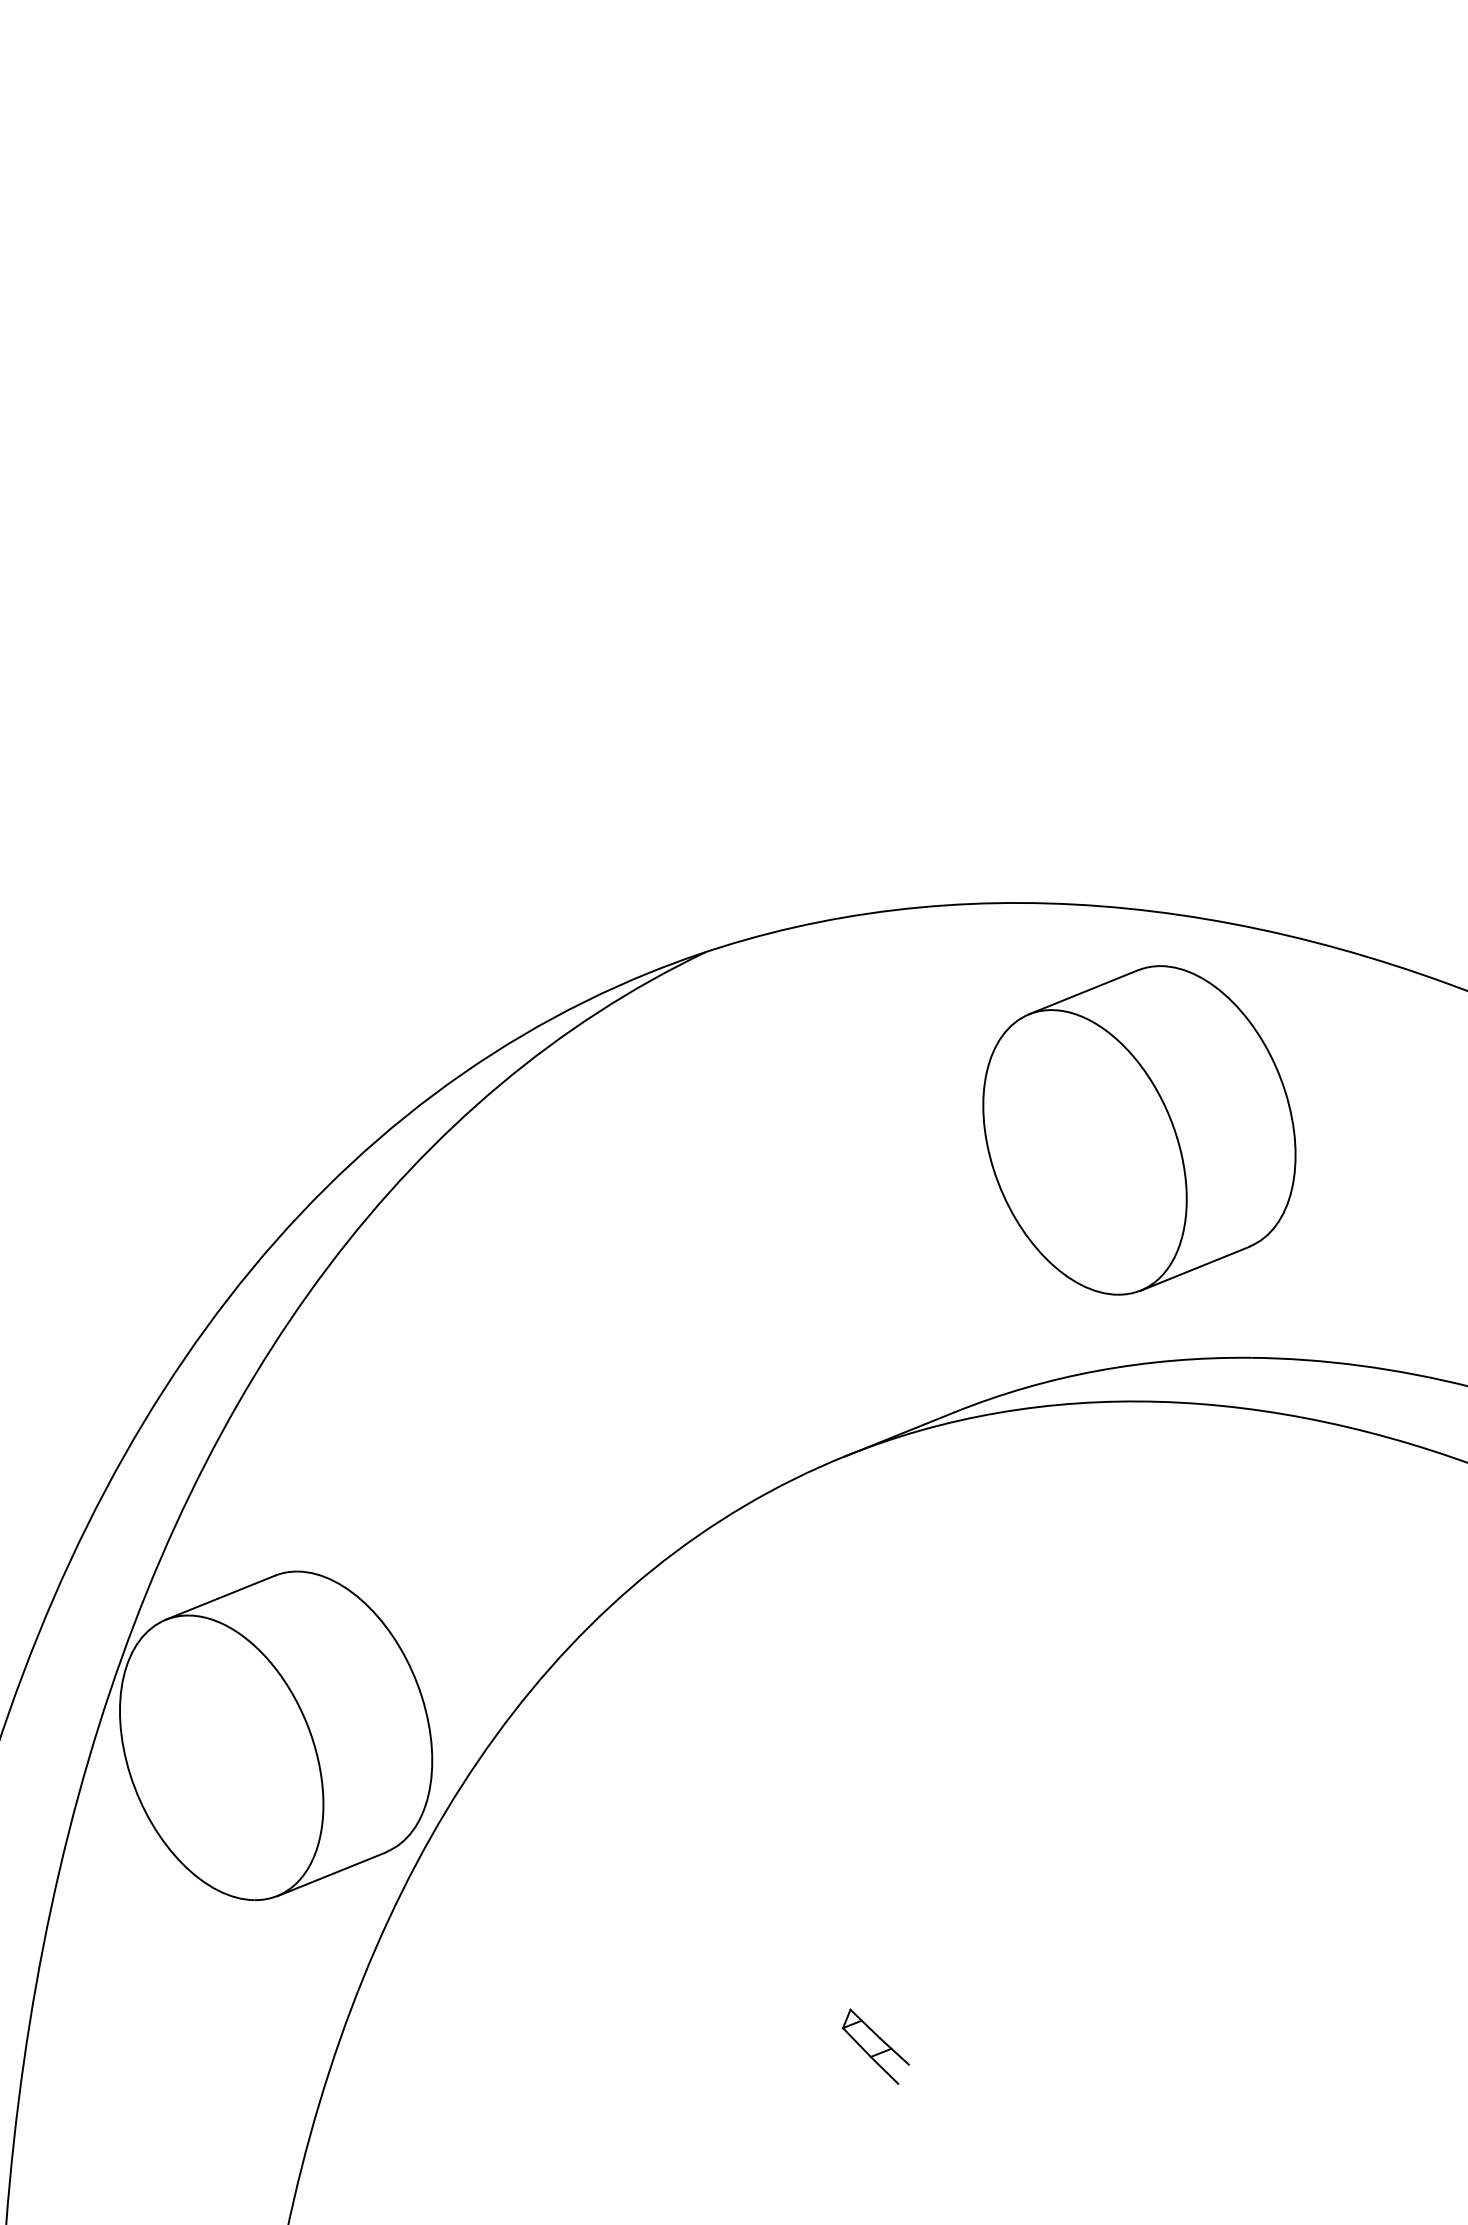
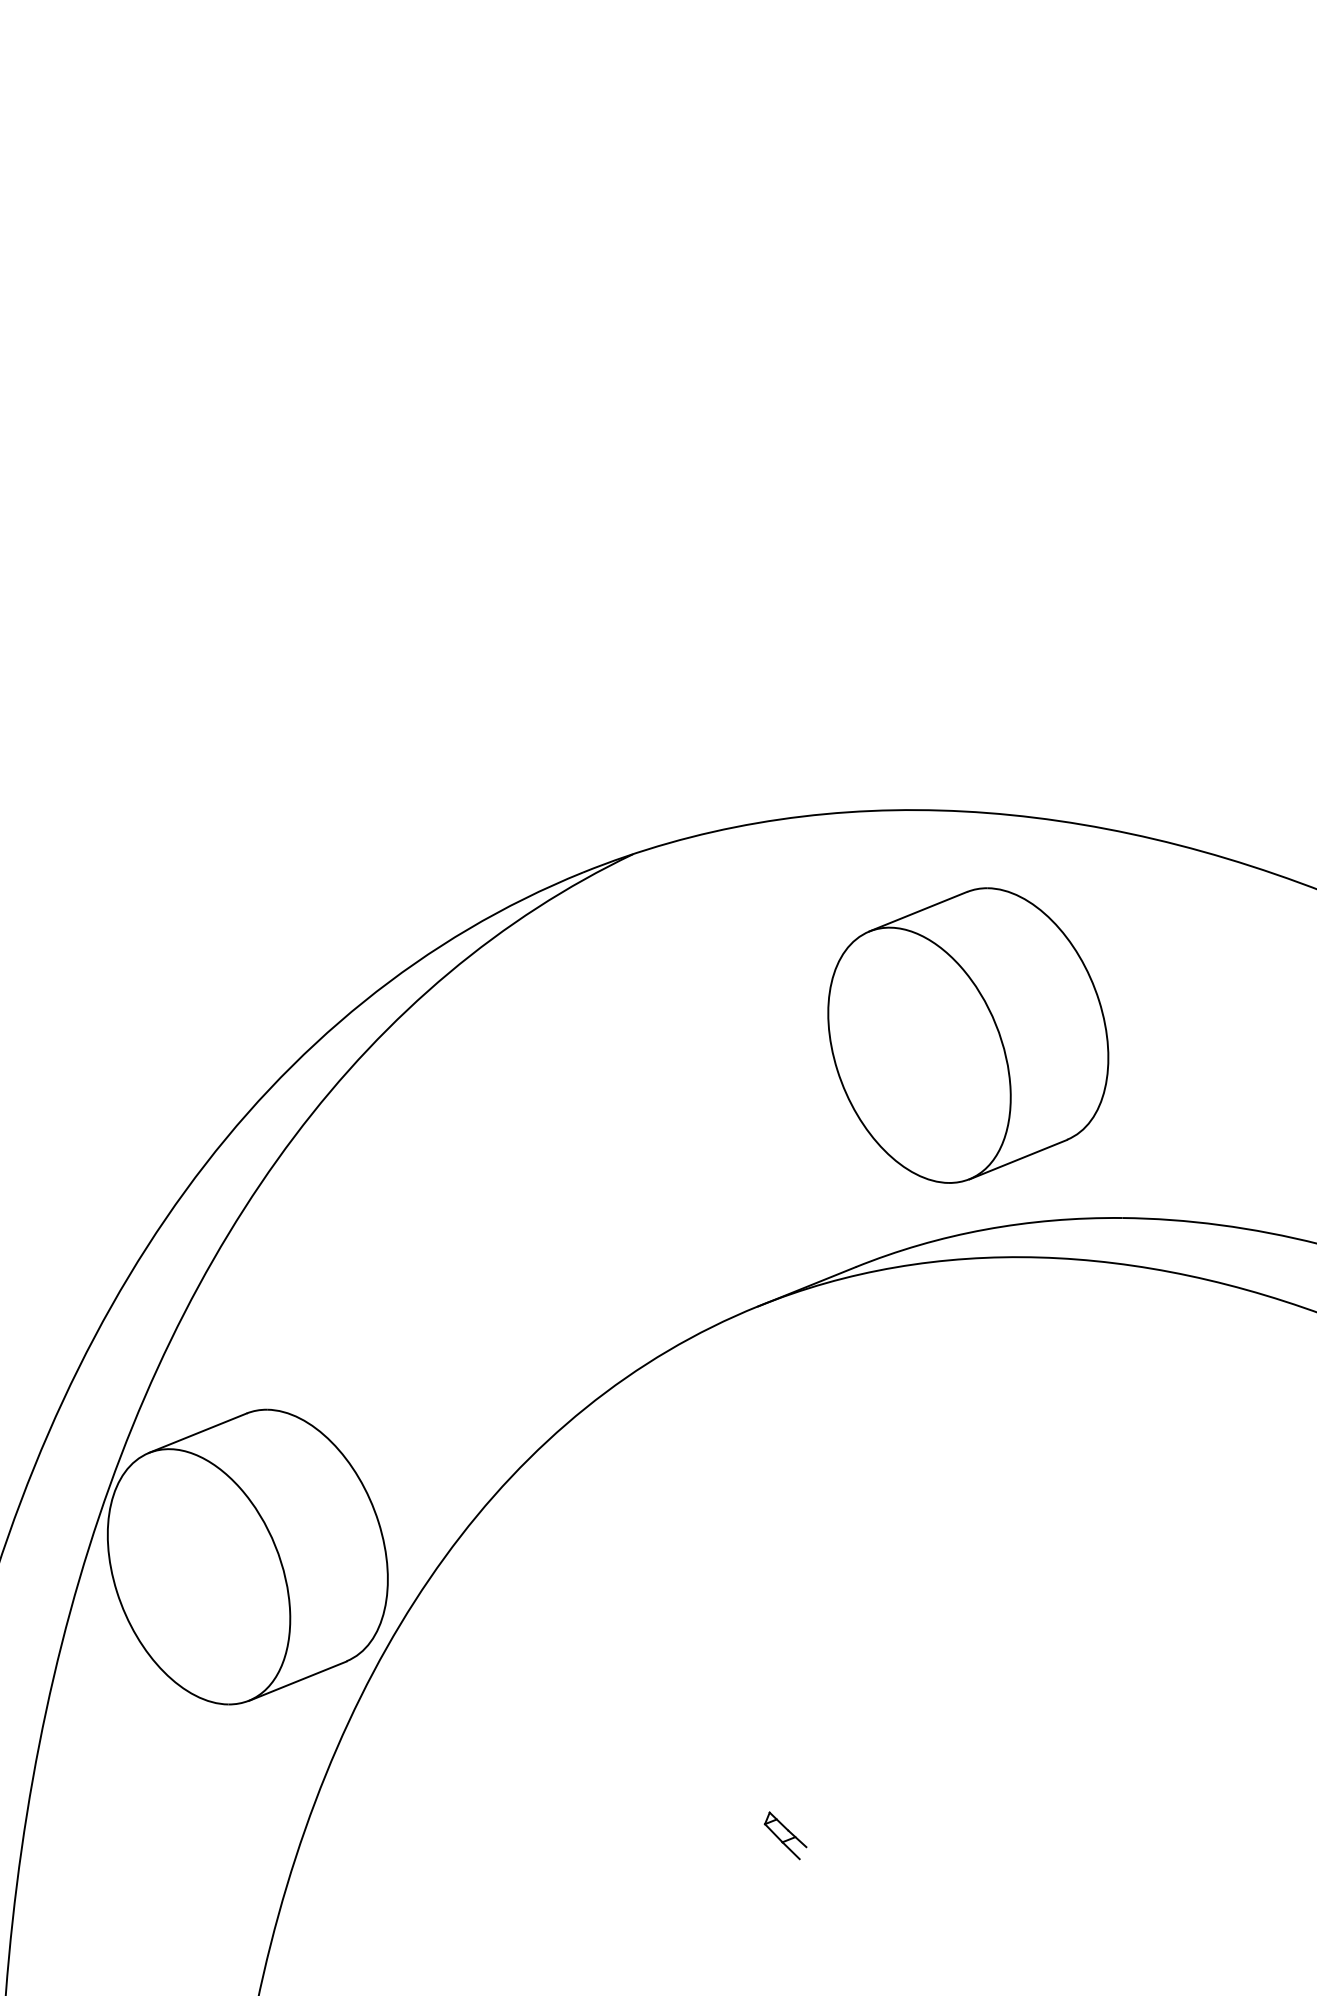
part: (1139, 1130) -> (968, 1035), moved
part: (875, 2046) -> (785, 1835), size x0.7

